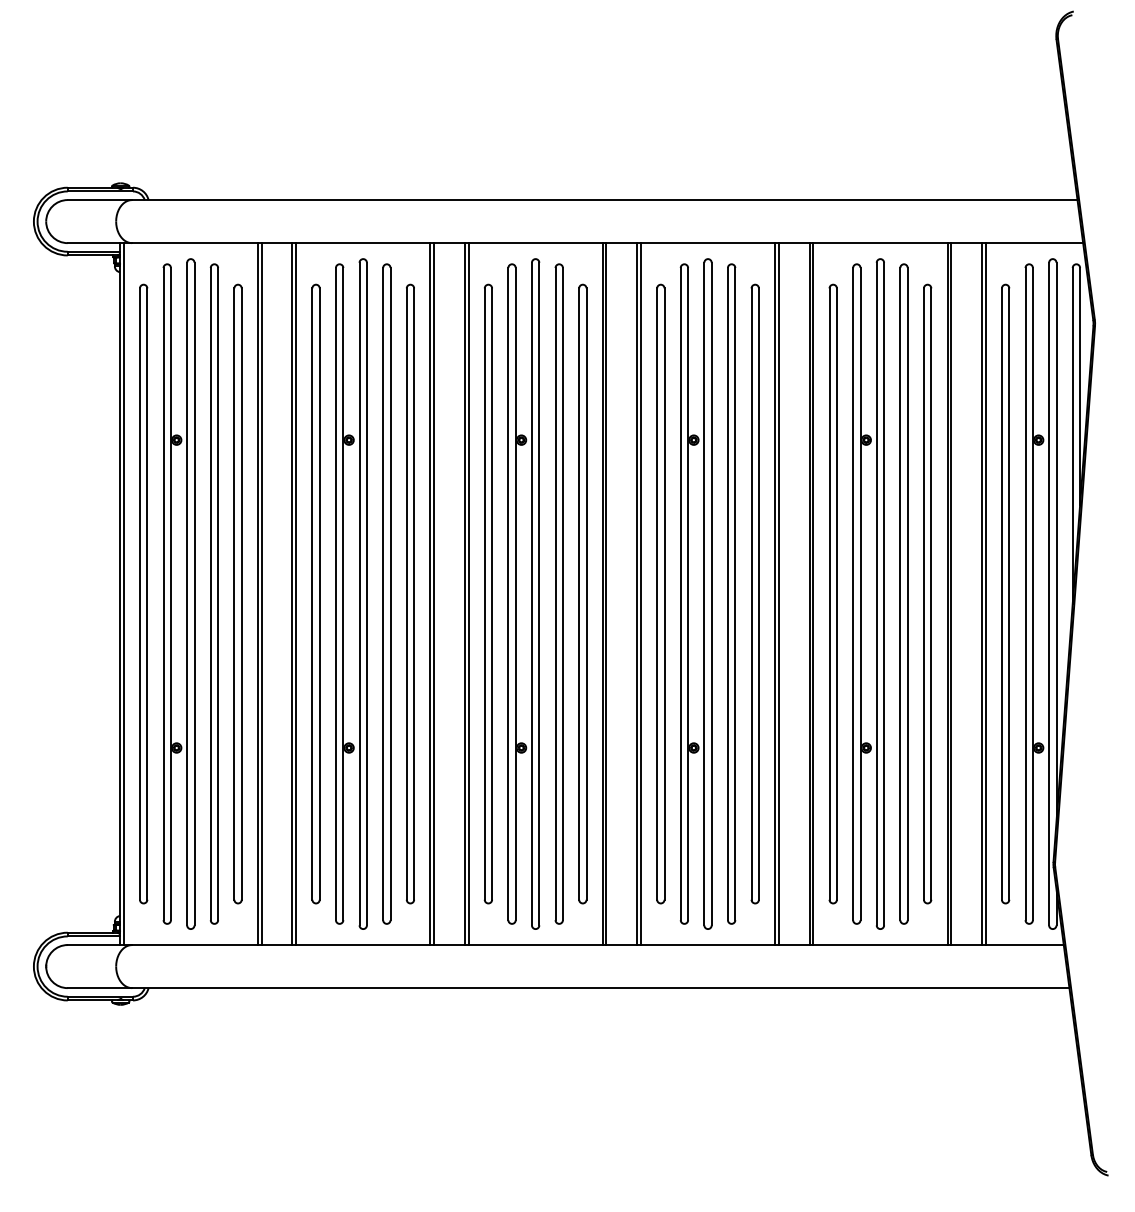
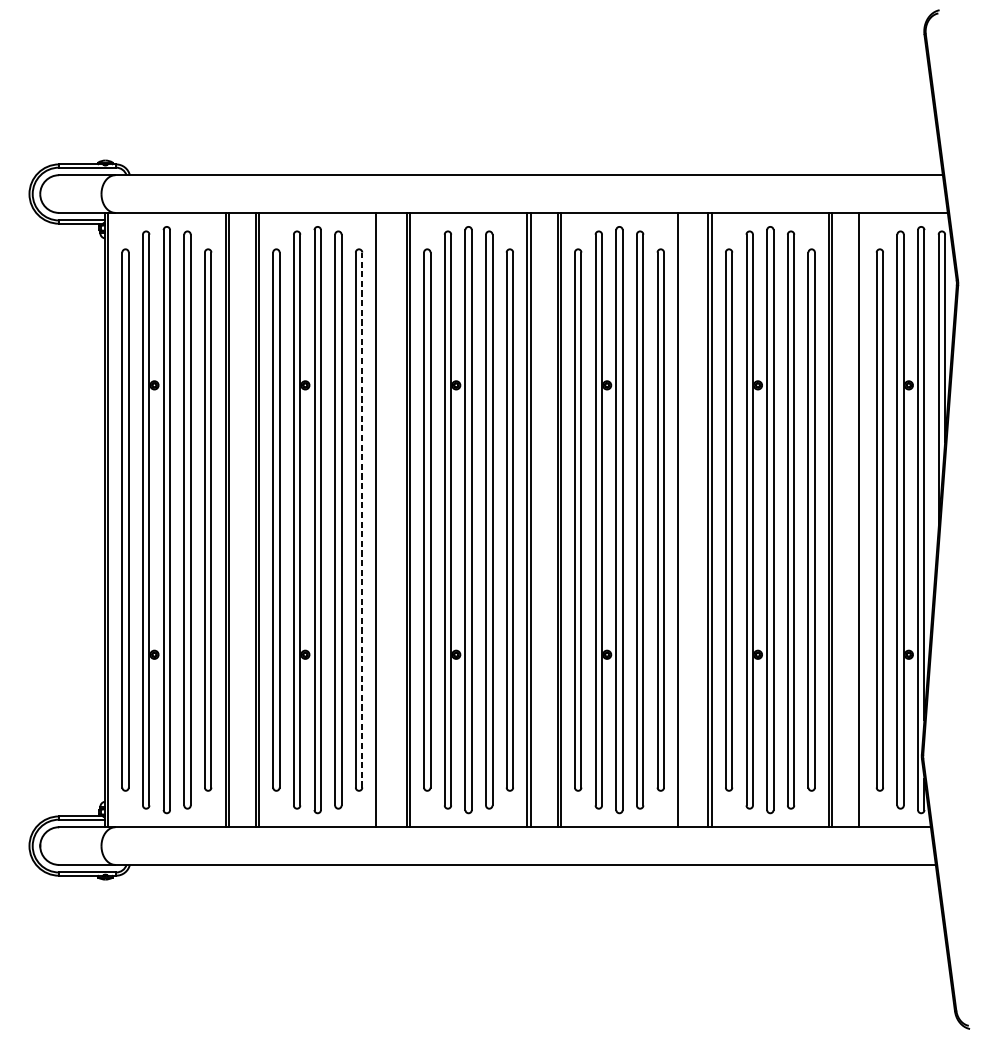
line: (414, 594) -> (362, 520), solid -> dashed
line: (434, 594) -> (380, 520), removed
line: (778, 594) -> (681, 520), removed
line: (985, 594) -> (862, 520), removed

